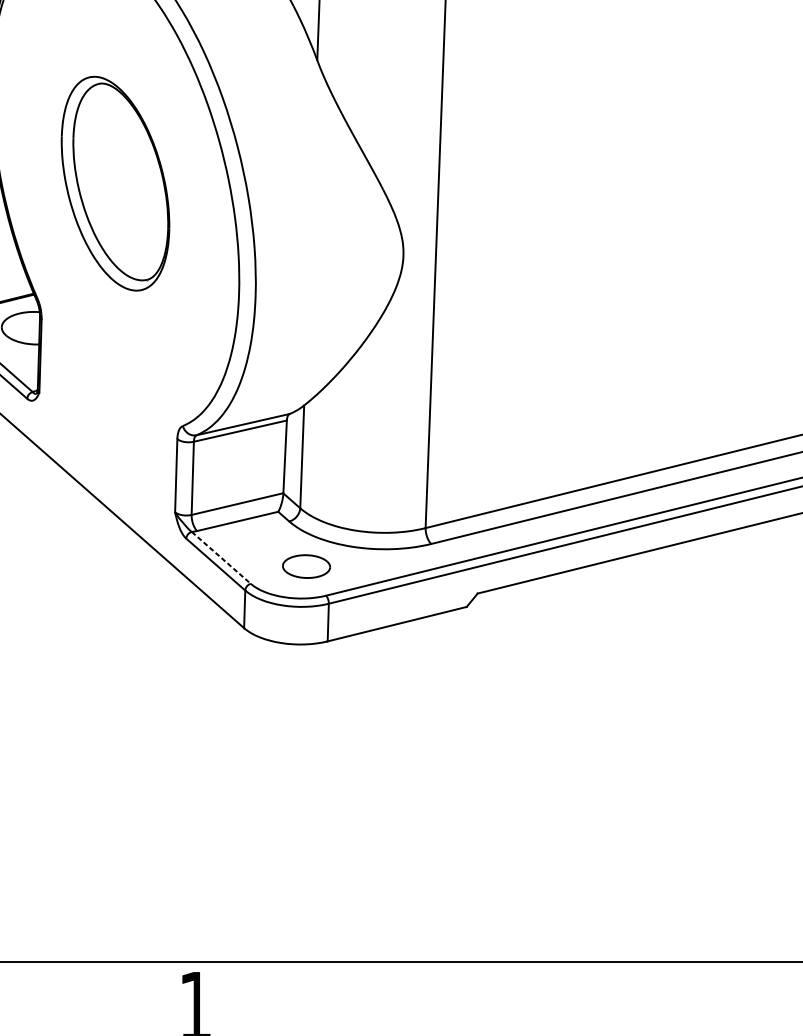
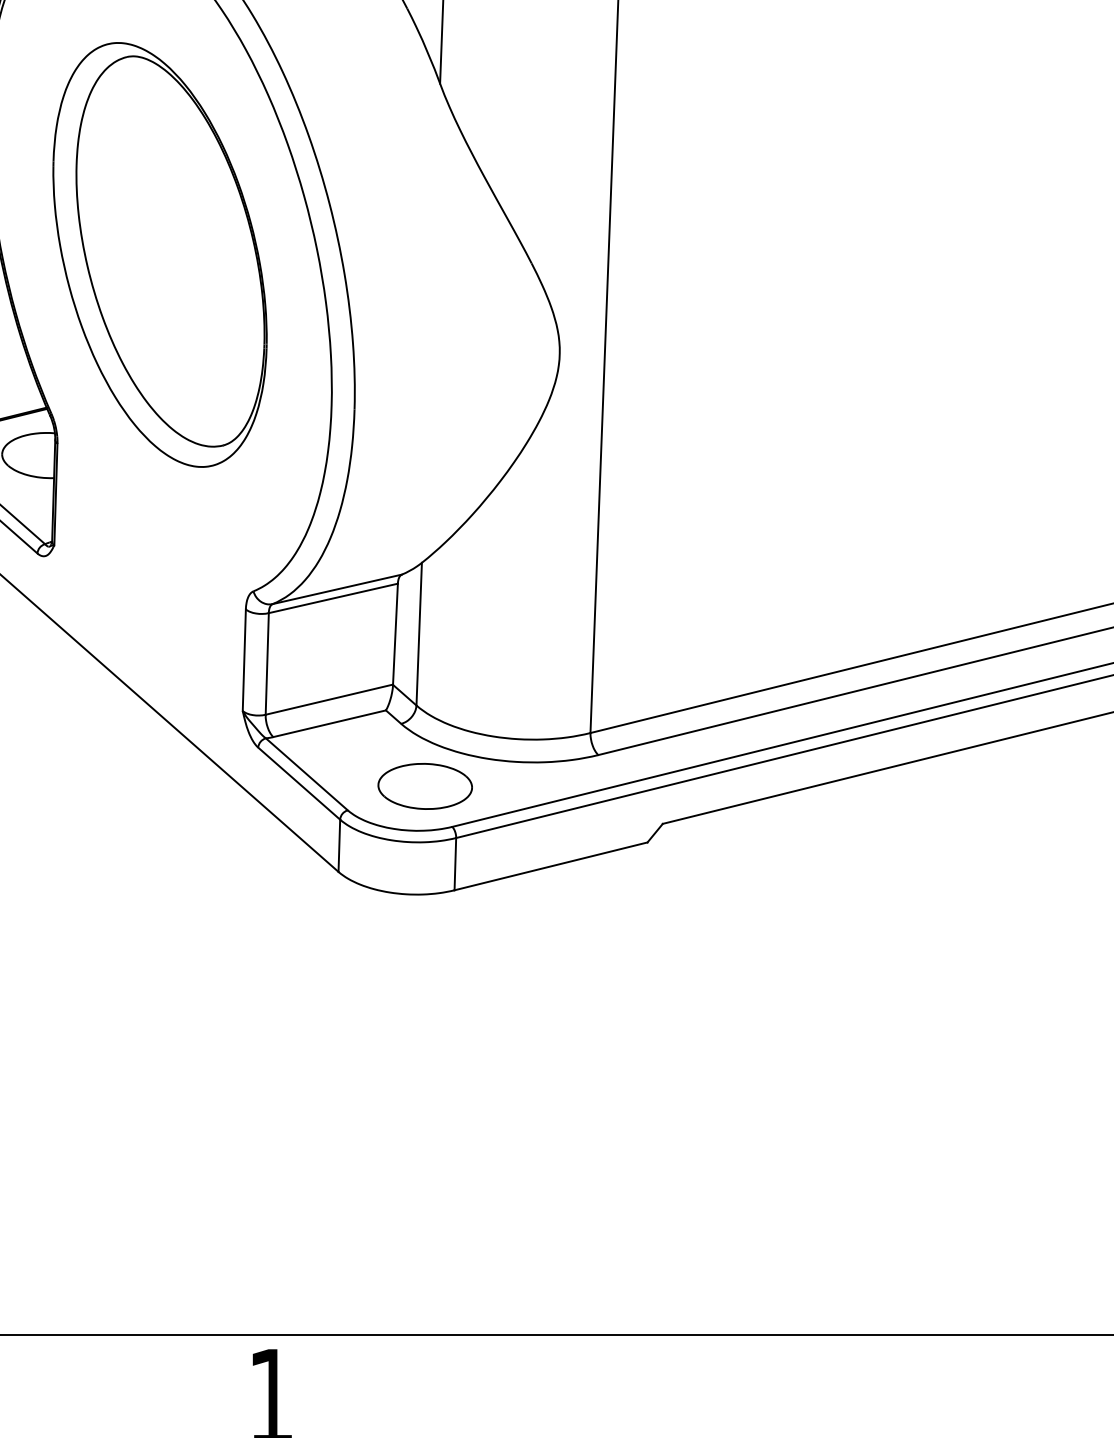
part: (115, 183) -> (159, 254), size x1.43
line: (221, 557) -> (306, 774), dashed -> solid
part: (306, 566) -> (424, 786), size x1.43

